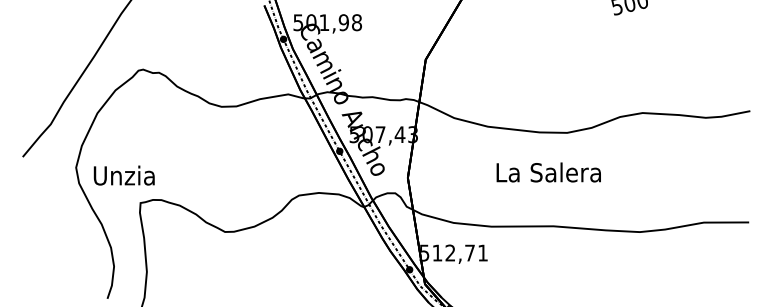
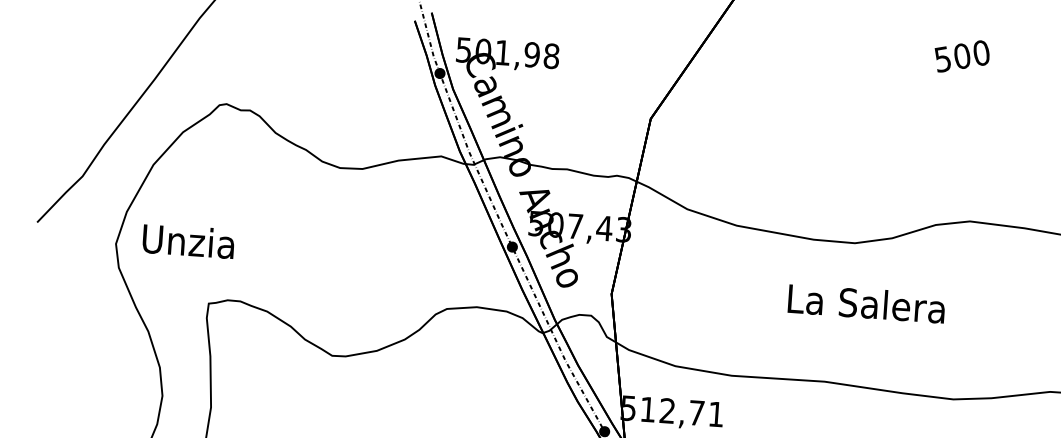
text: (548, 172) -> (866, 303), moved
text: (123, 175) -> (187, 241), moved

